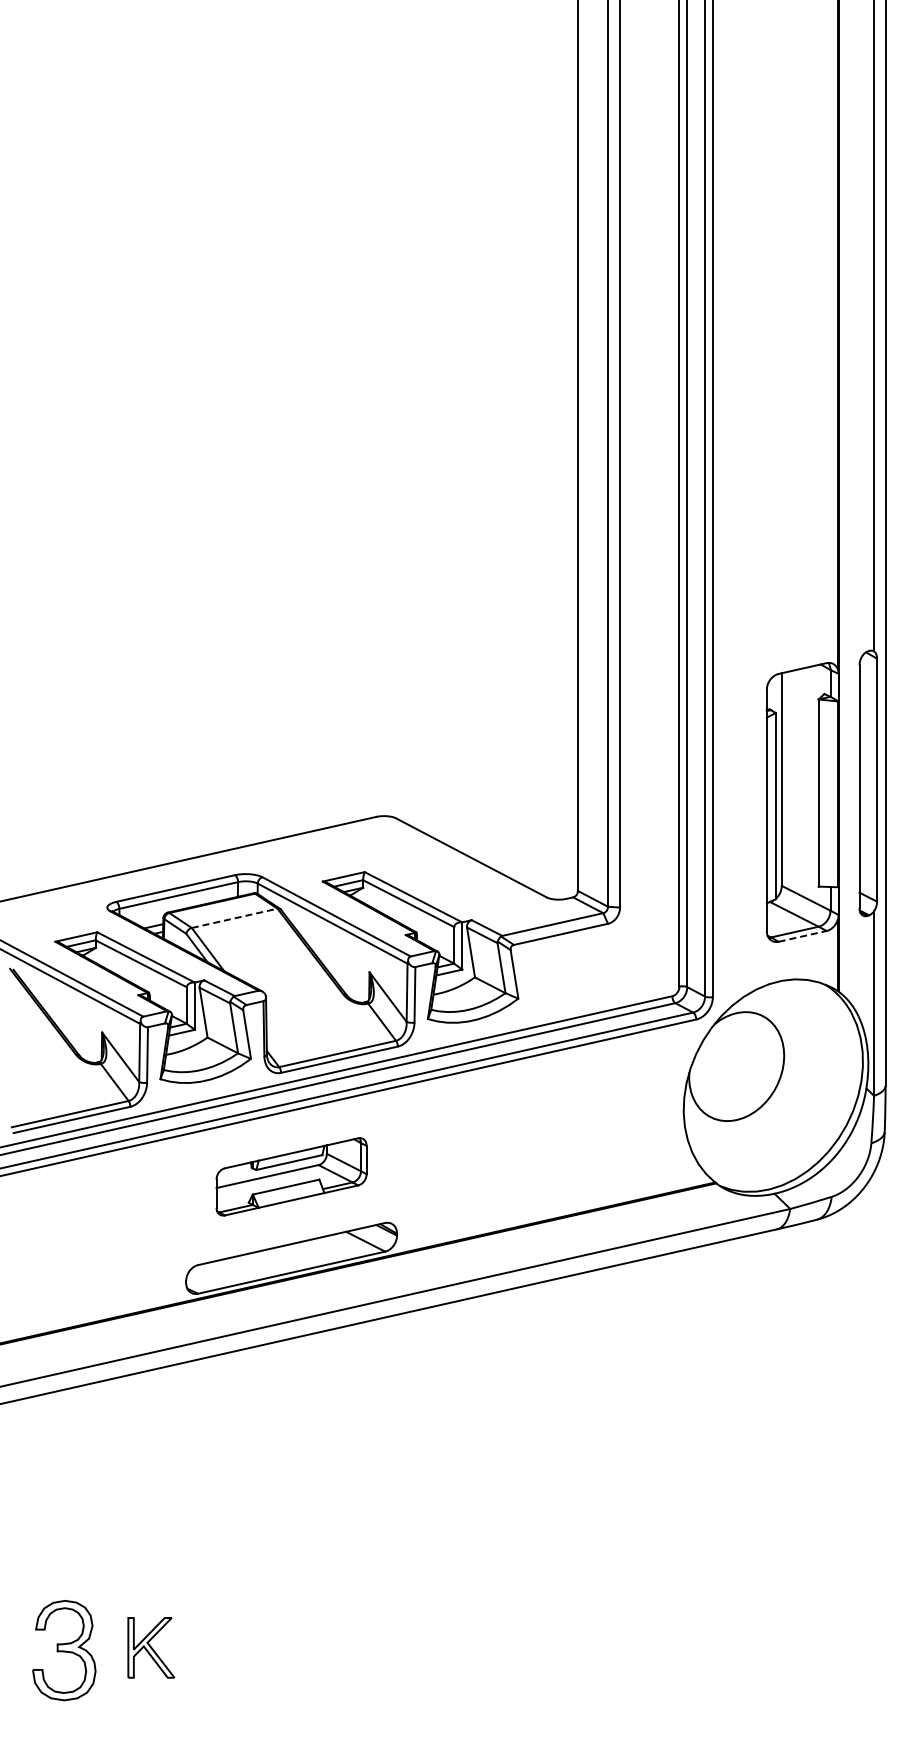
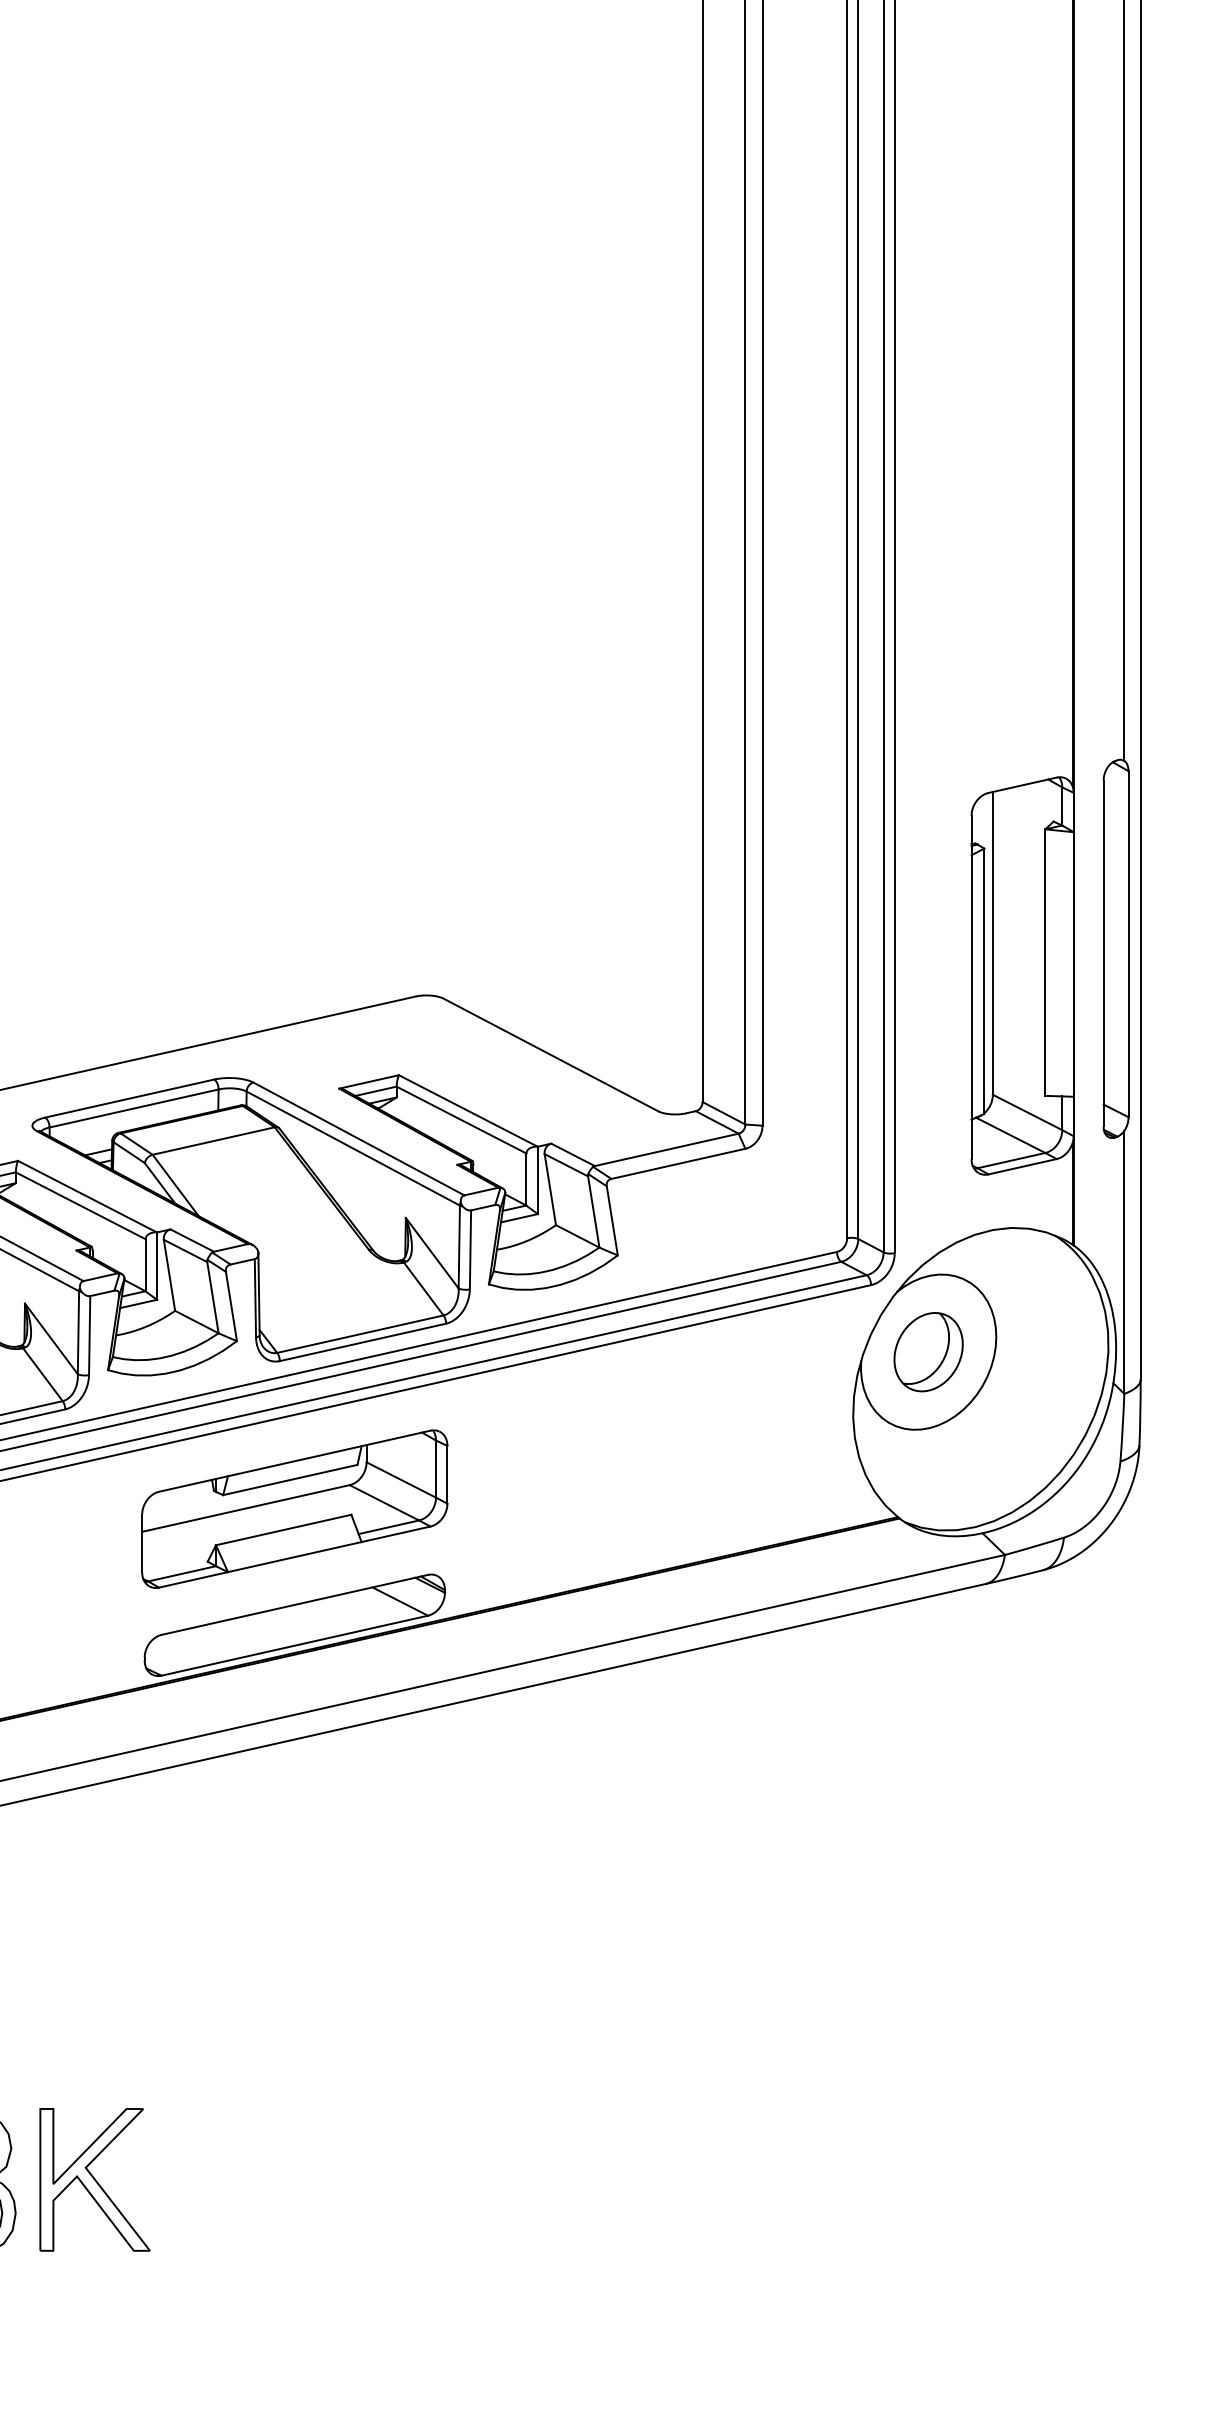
line: (234, 918) -> (213, 1141), dashed -> solid
line: (802, 936) -> (1022, 1166), dashed -> solid
part: (736, 1066) -> (928, 1352), added
part: (291, 1176) -> (294, 1508), size x1.43
part: (151, 1647) -> (95, 2179), size x1.67

